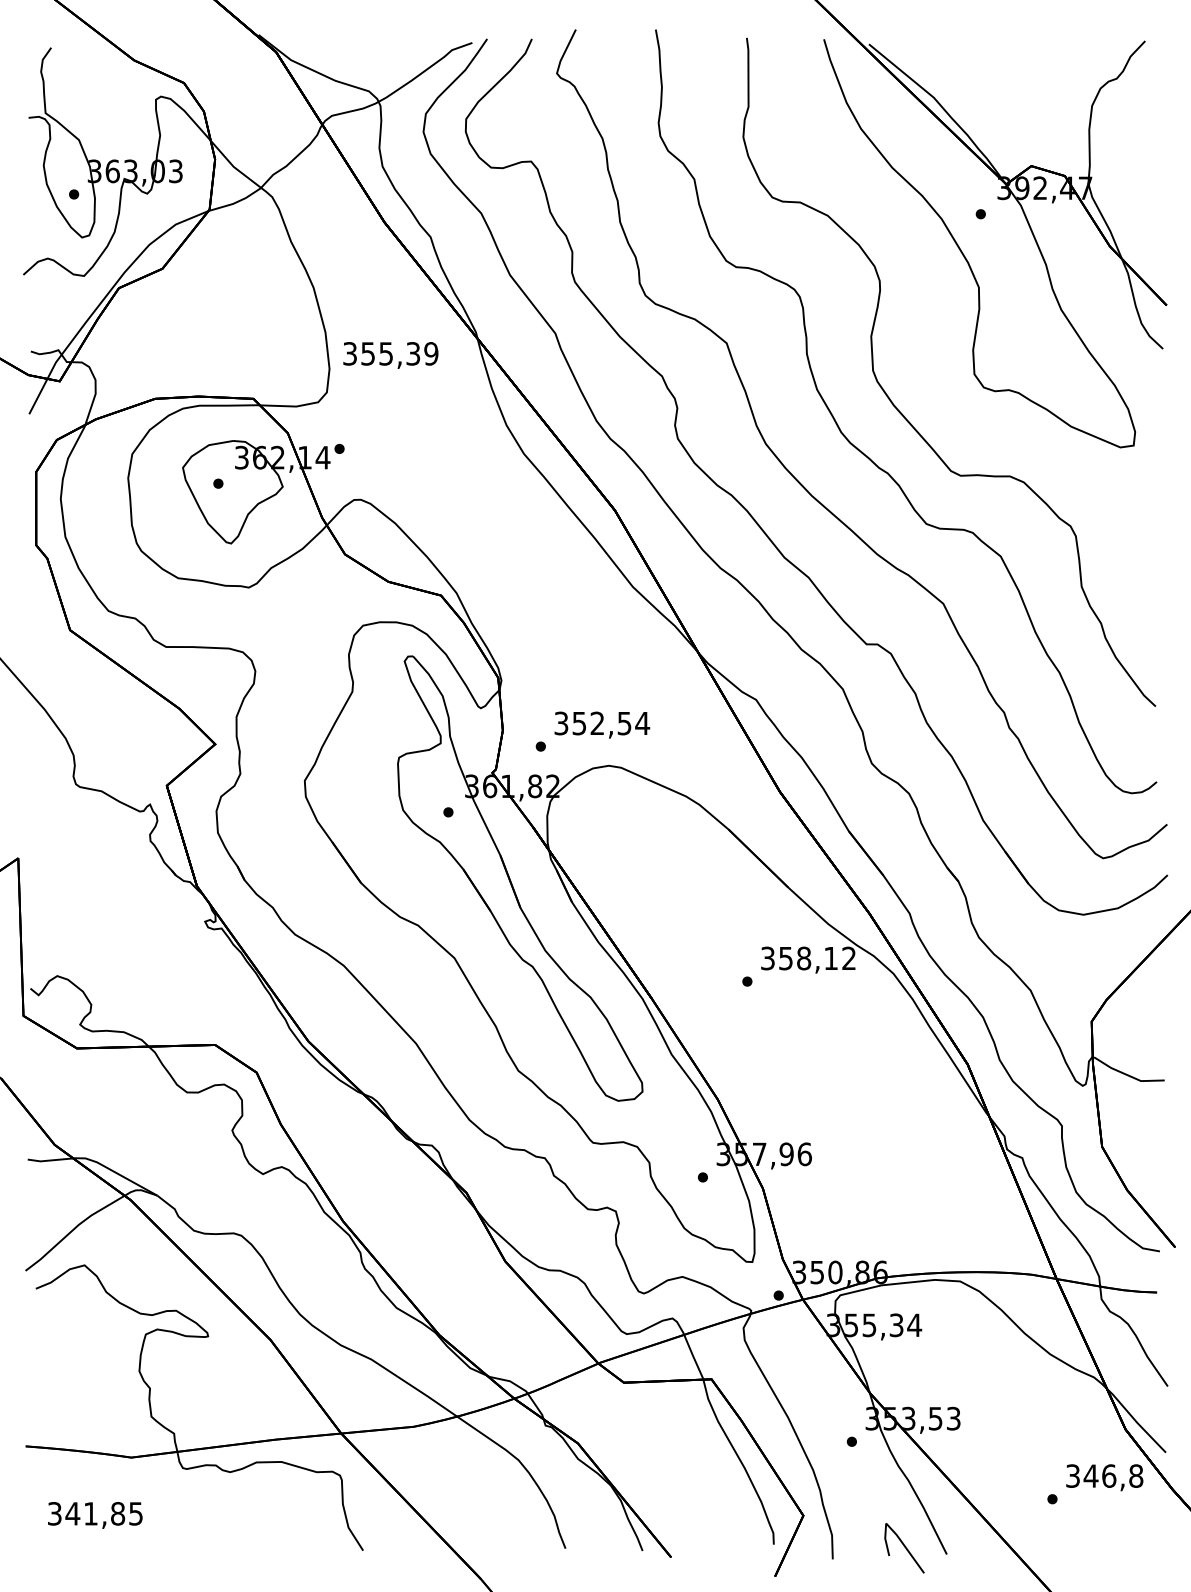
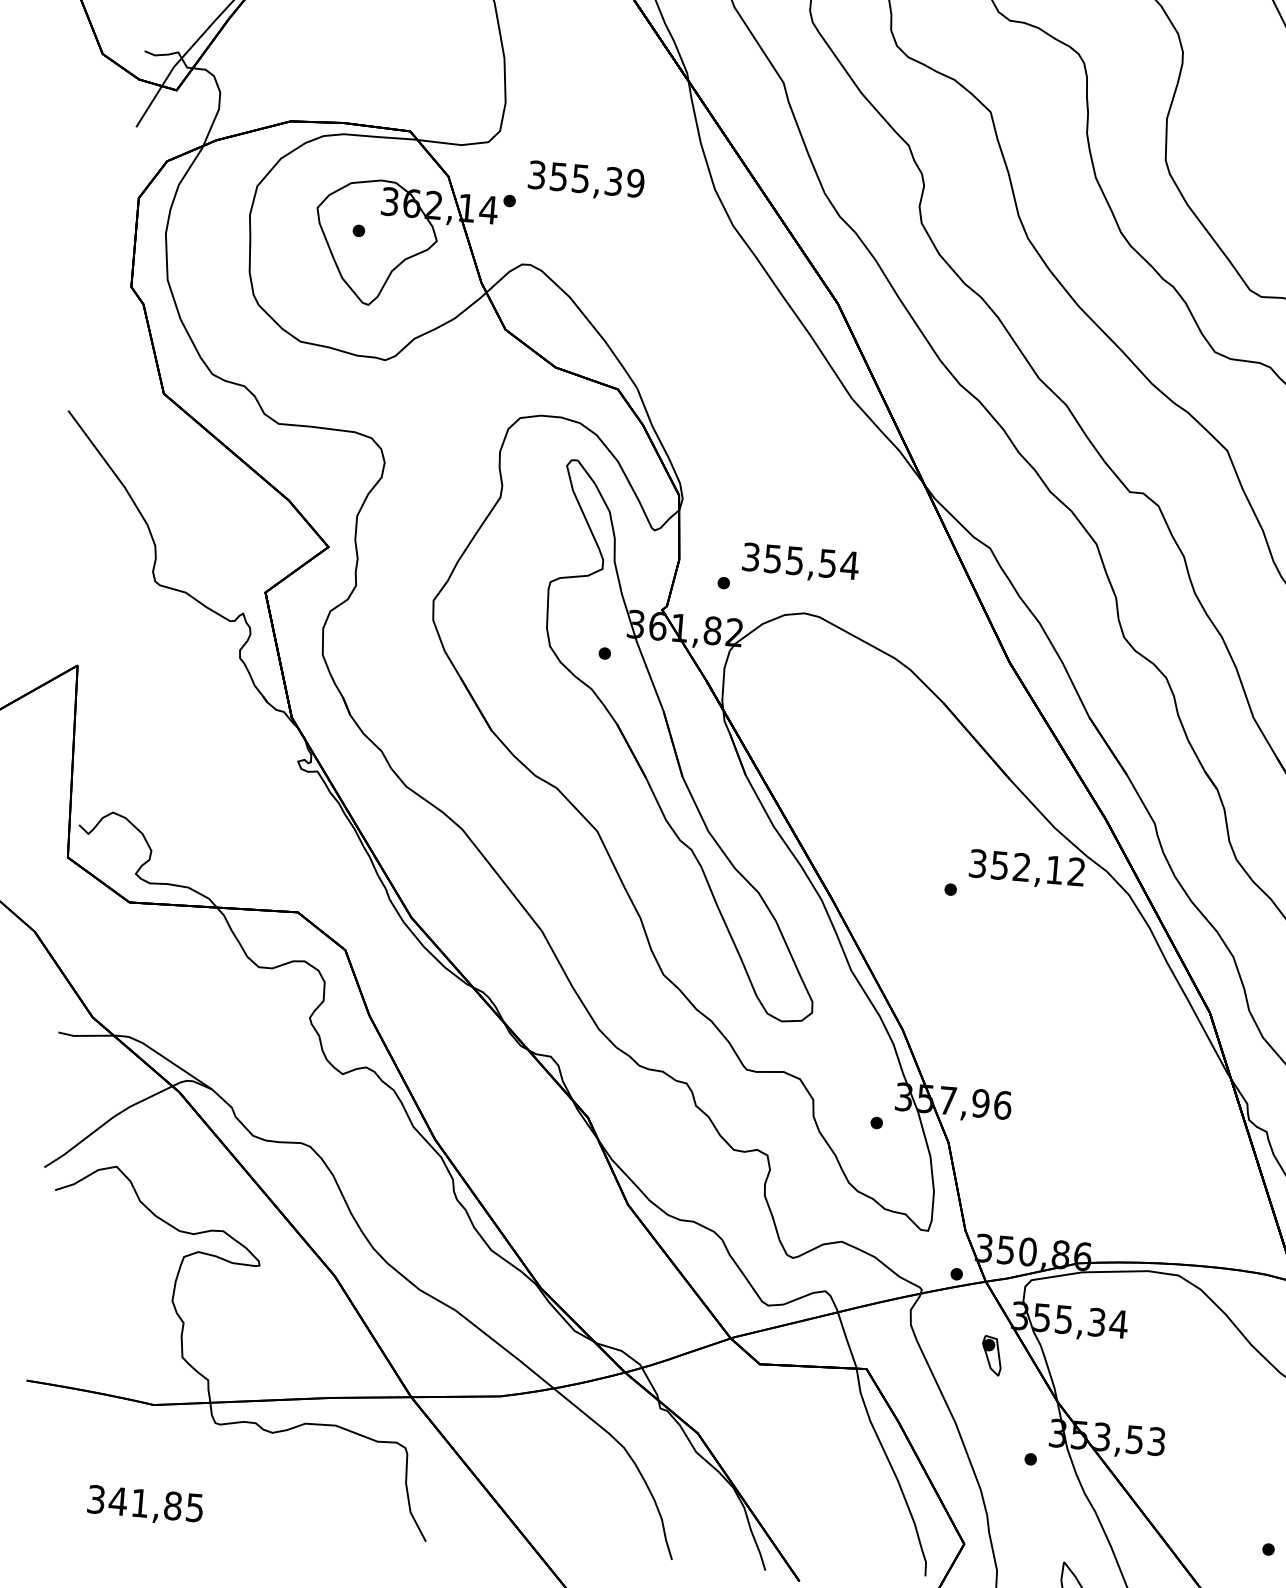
text: (390, 355) -> (585, 181), moved
text: (597, 723) -> (794, 560), 352,54 -> 355,54
text: (804, 958) -> (1022, 867), 358,12 -> 352,12
part: (812, 1359) -> (991, 1355), added
text: (95, 1515) -> (145, 1505), moved

